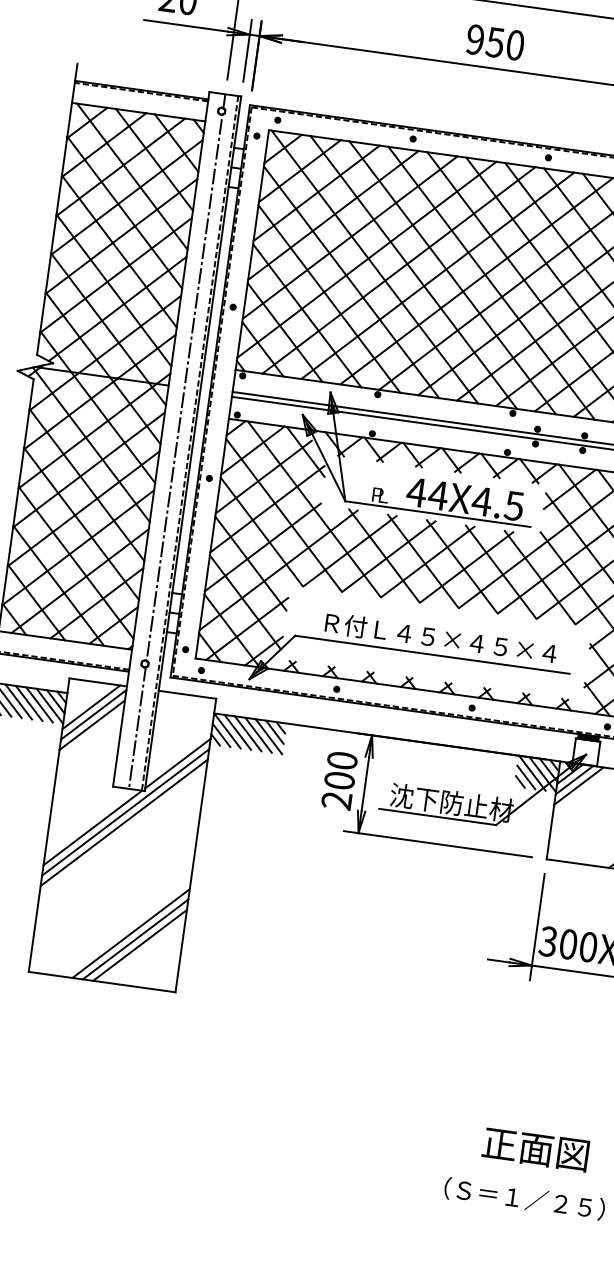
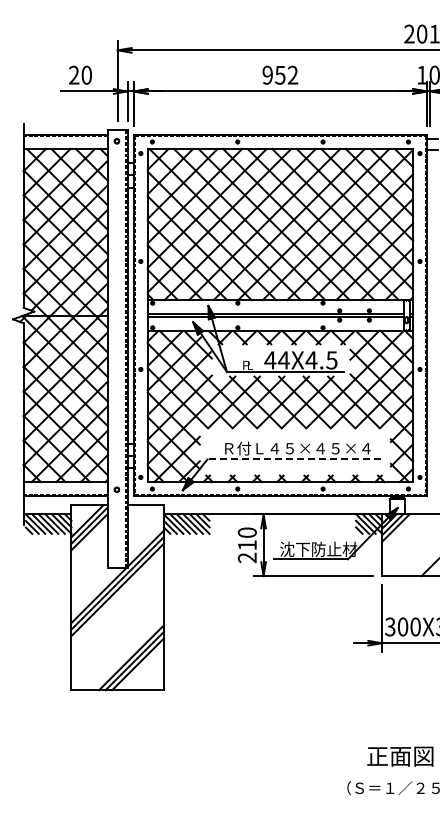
text: (514, 44) -> (292, 74), 950 -> 952
line: (176, 441) -> (117, 349), removed
line: (433, 654) -> (294, 459), solid -> dashed
text: (338, 780) -> (246, 545), 200 -> 210

